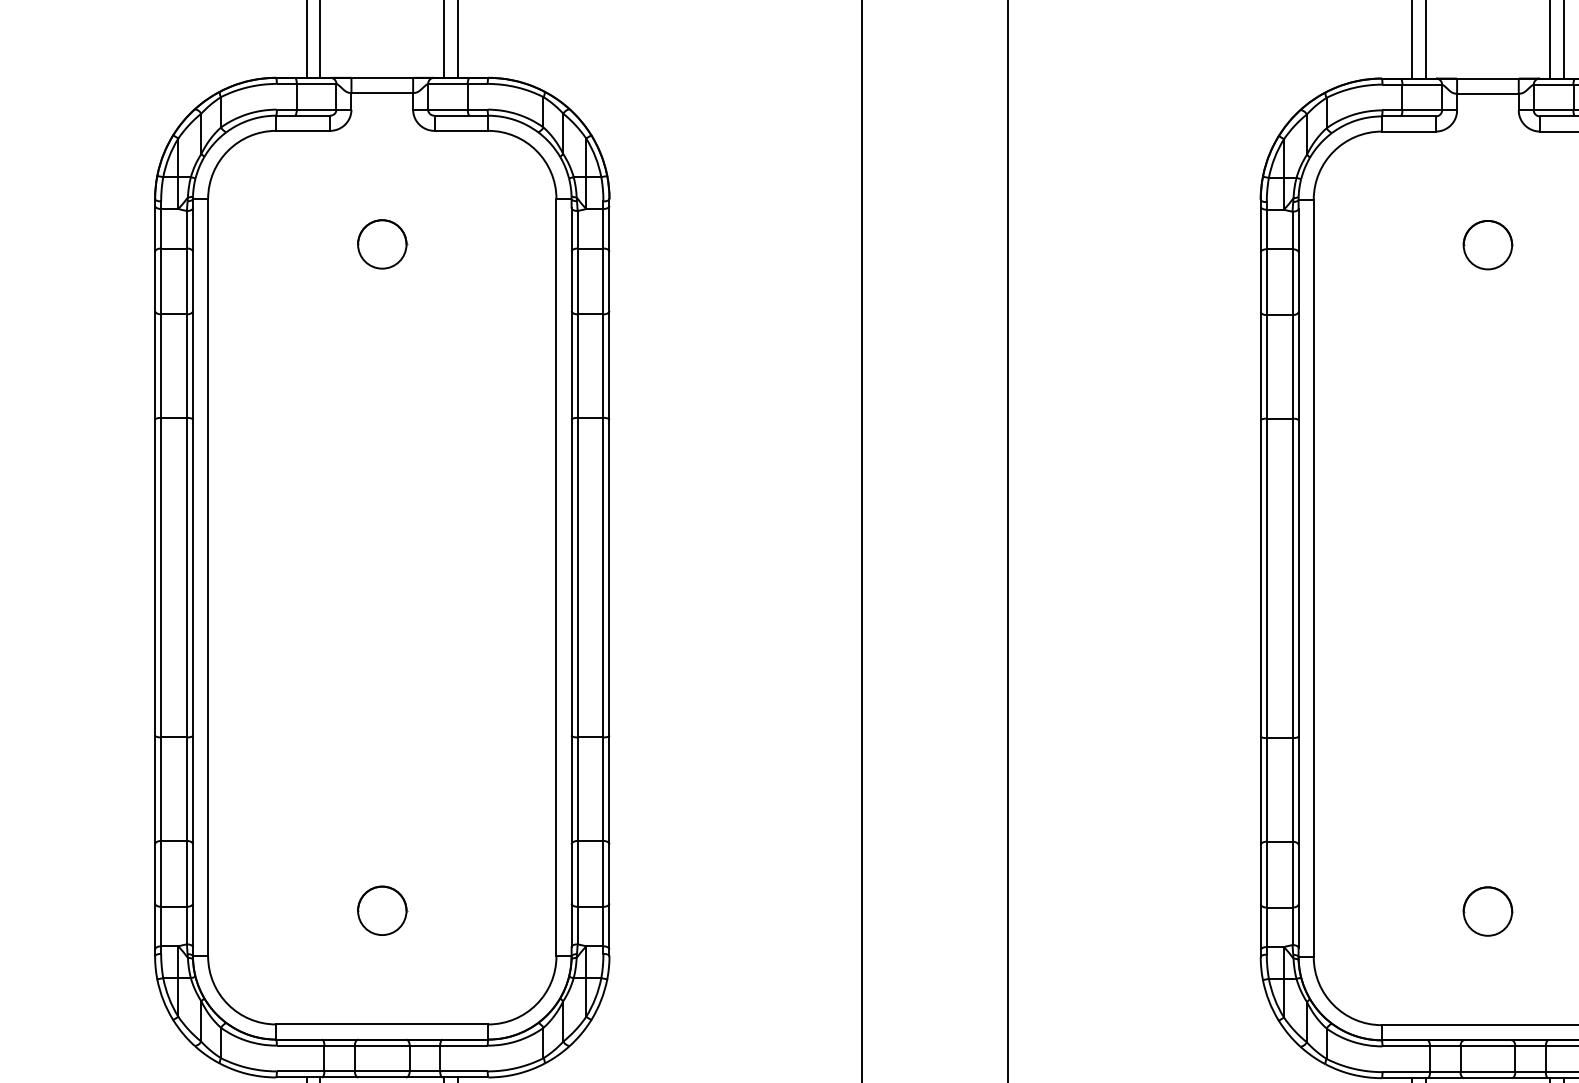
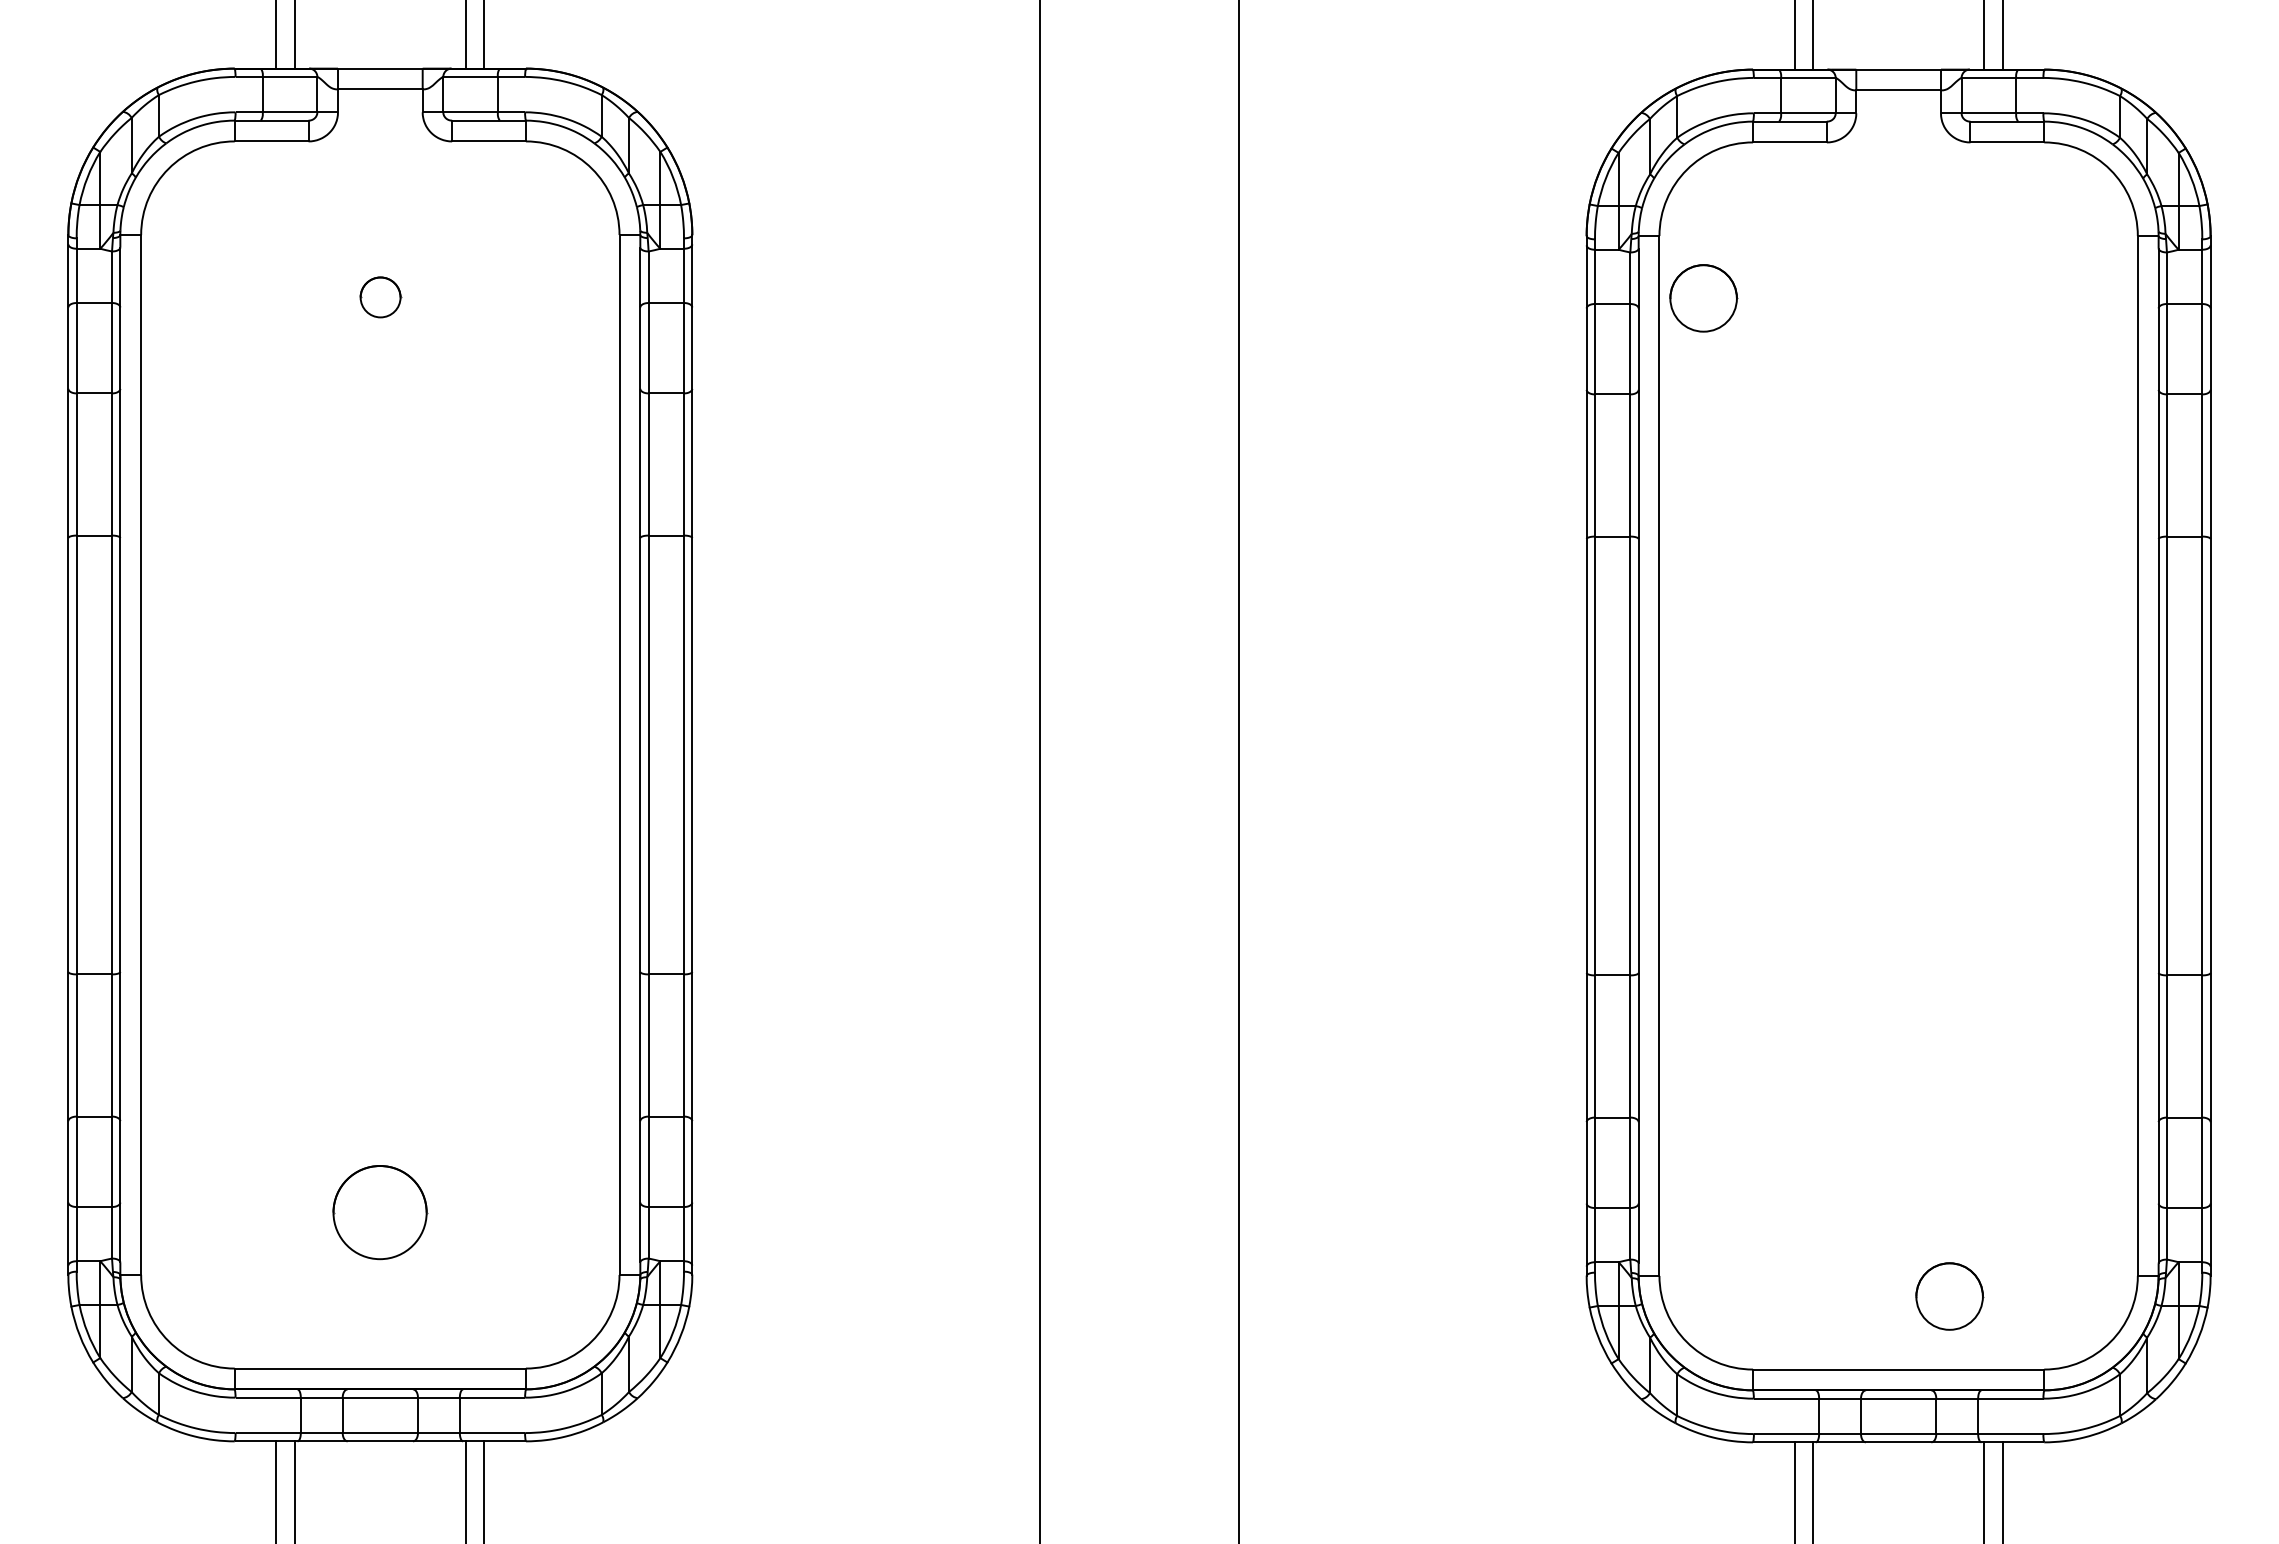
part: (382, 244) -> (380, 297), size x0.6
part: (1487, 245) -> (1703, 298), moved
part: (382, 910) -> (380, 1212), size x1.4
part: (1487, 911) -> (1949, 1296), moved

